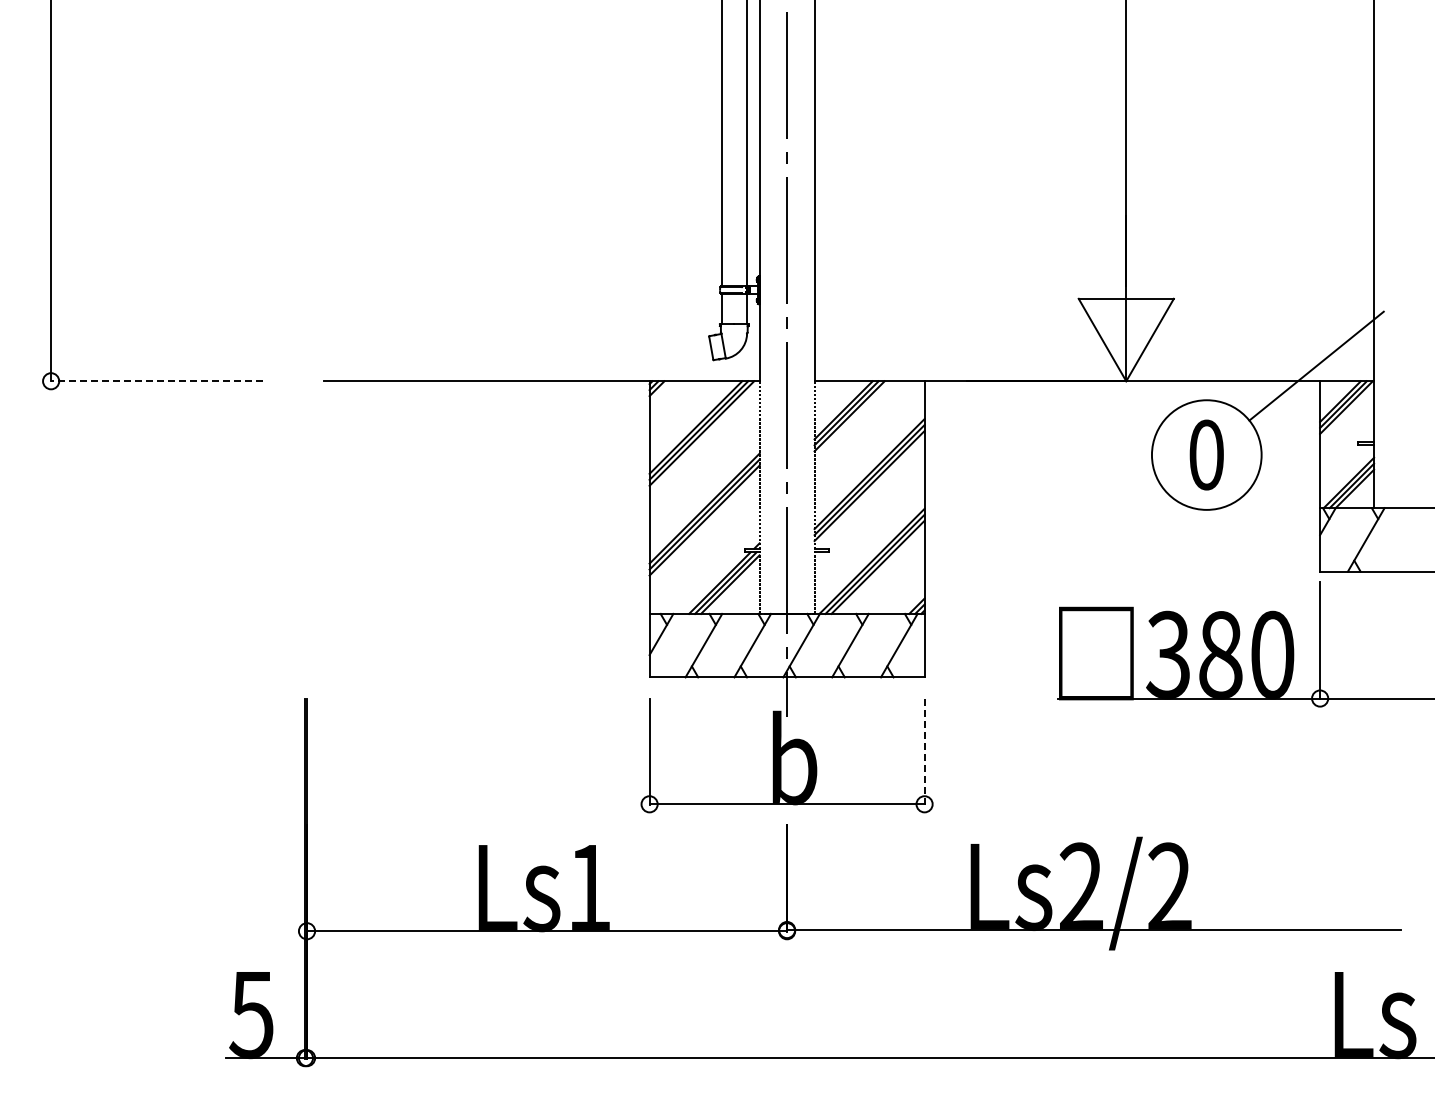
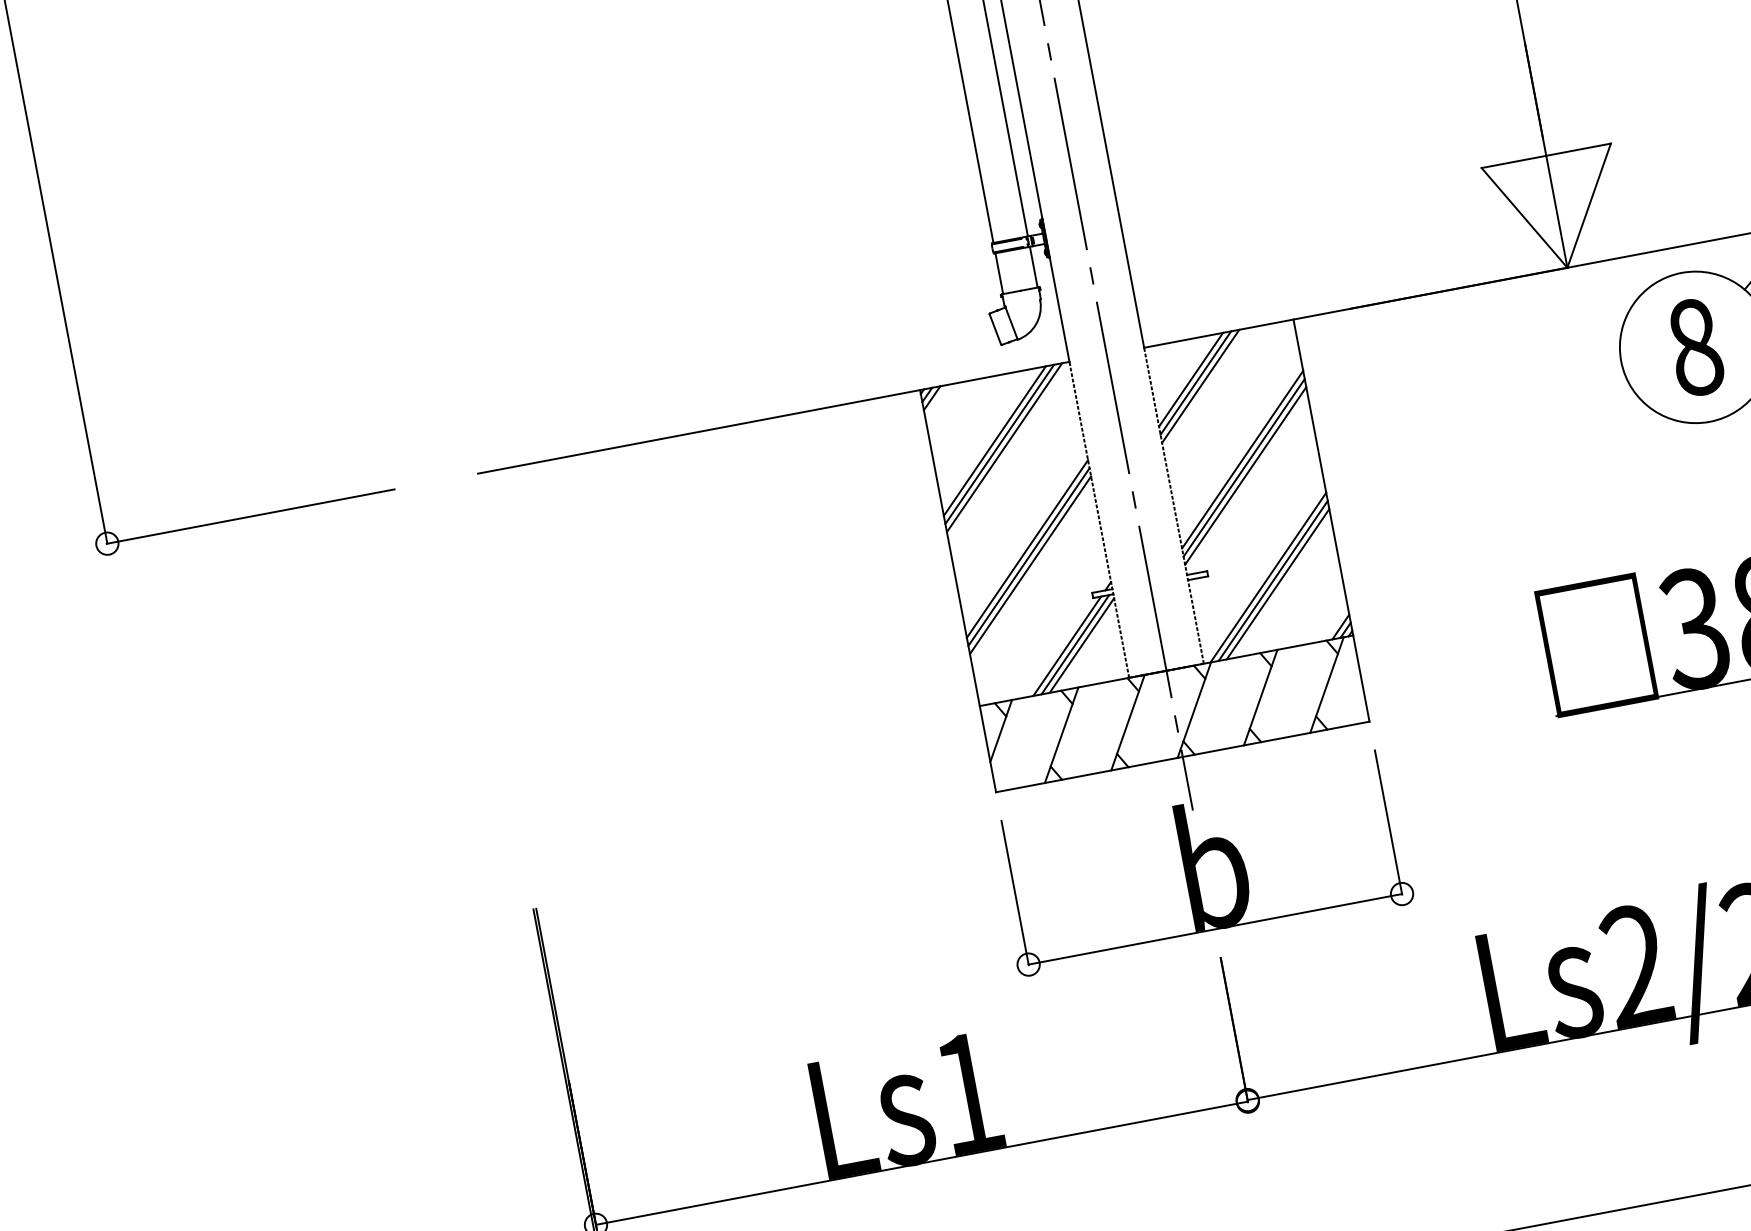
line: (156, 381) -> (250, 516), dashed -> solid
text: (1206, 454) -> (1695, 346), 0 -> 8
line: (924, 752) -> (1388, 823), dashed -> solid

